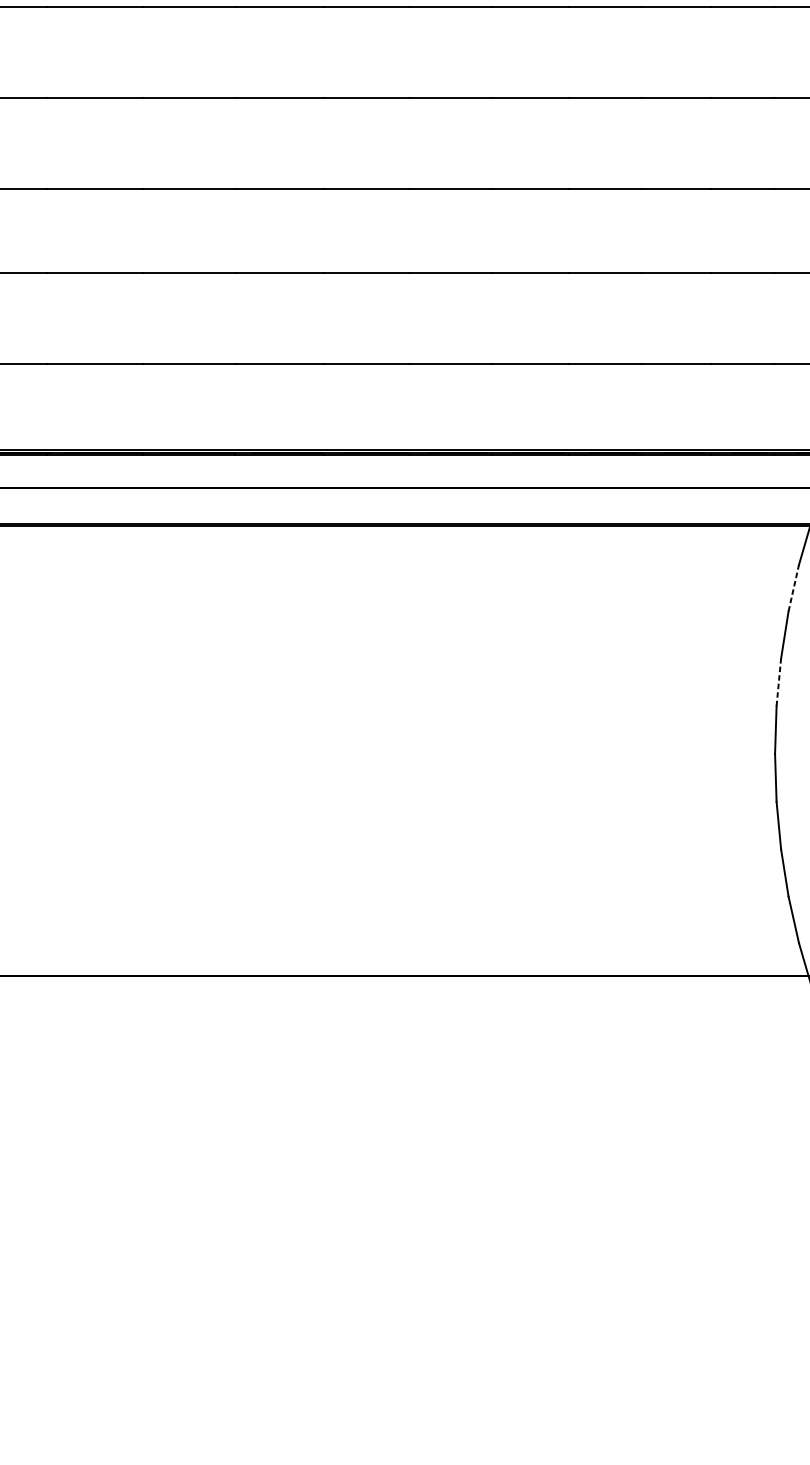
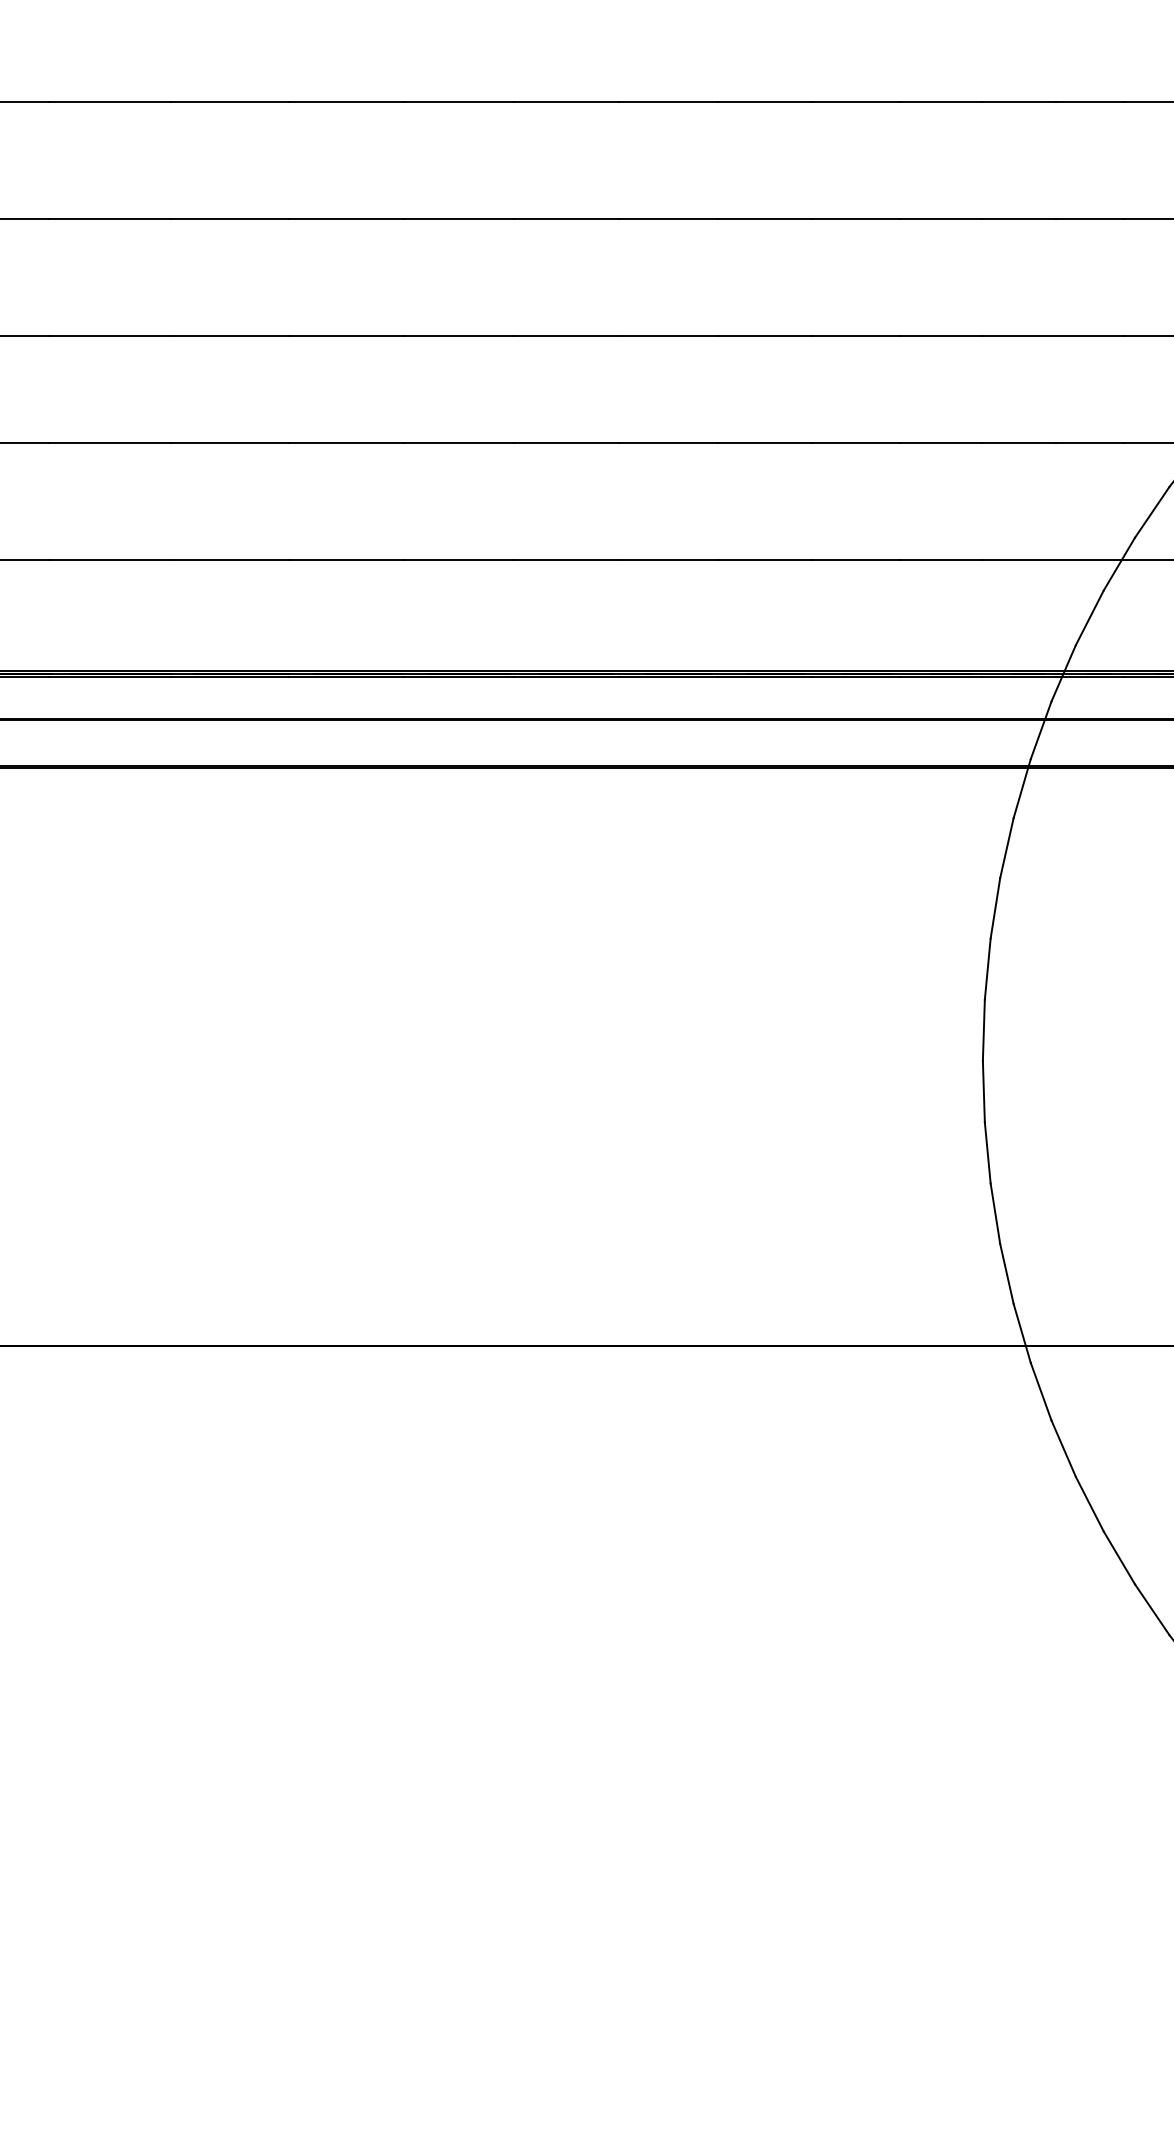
line: (793, 588) -> (1006, 848), dashed -> solid
line: (778, 682) -> (987, 969), dashed -> solid

